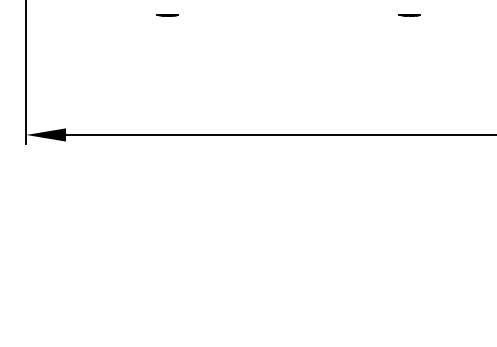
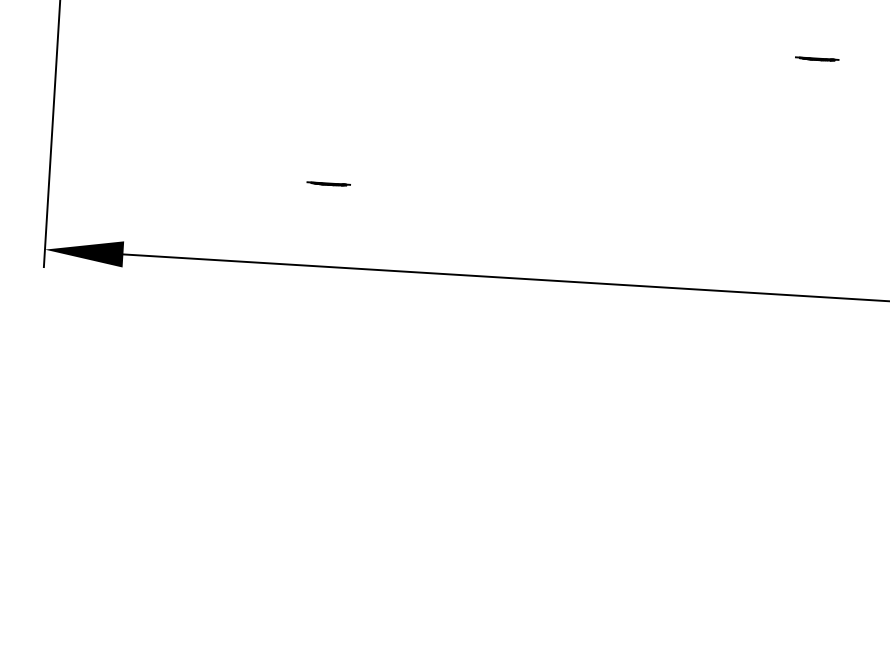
line: (167, 15) -> (329, 184), moved

